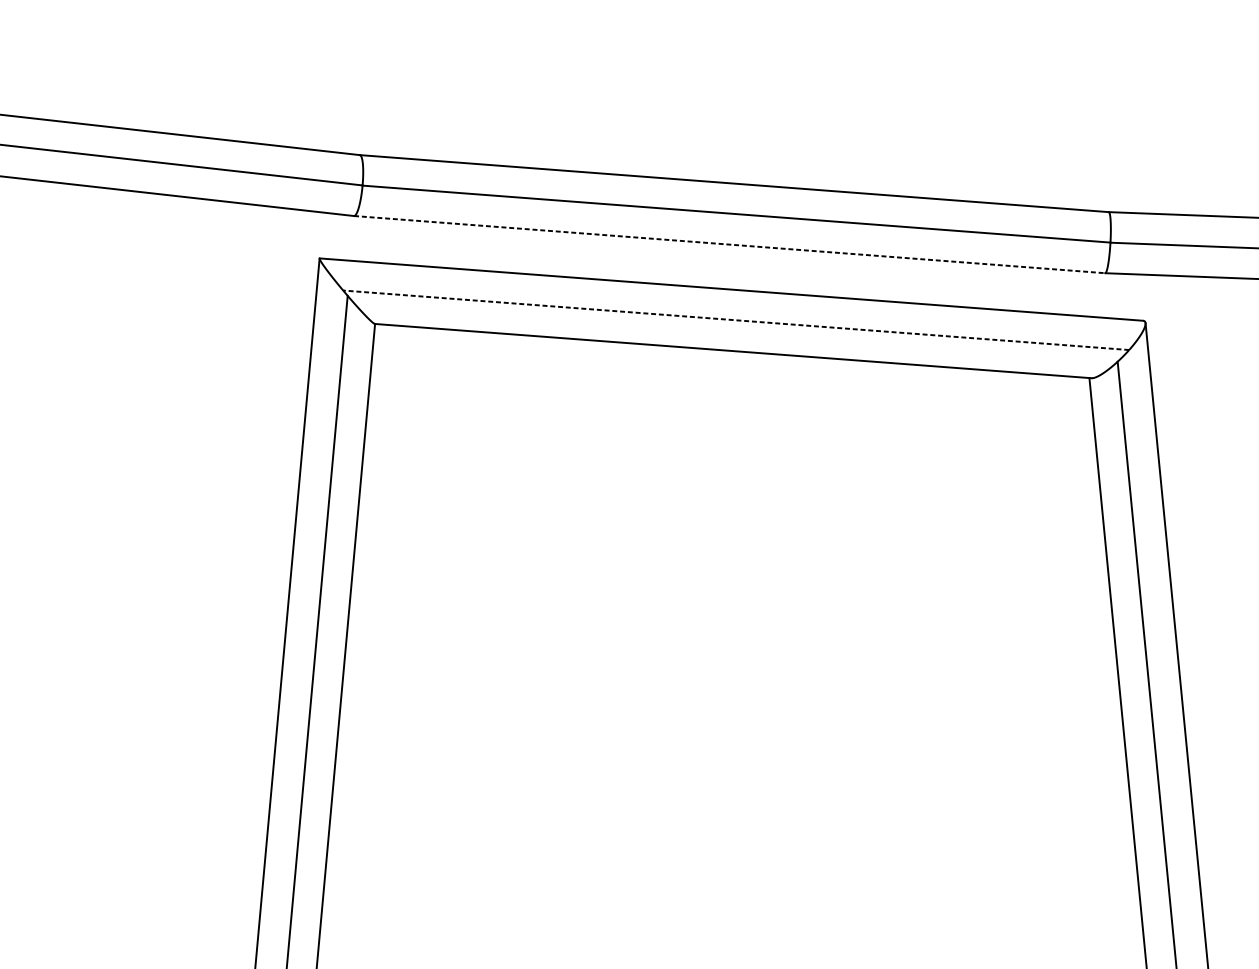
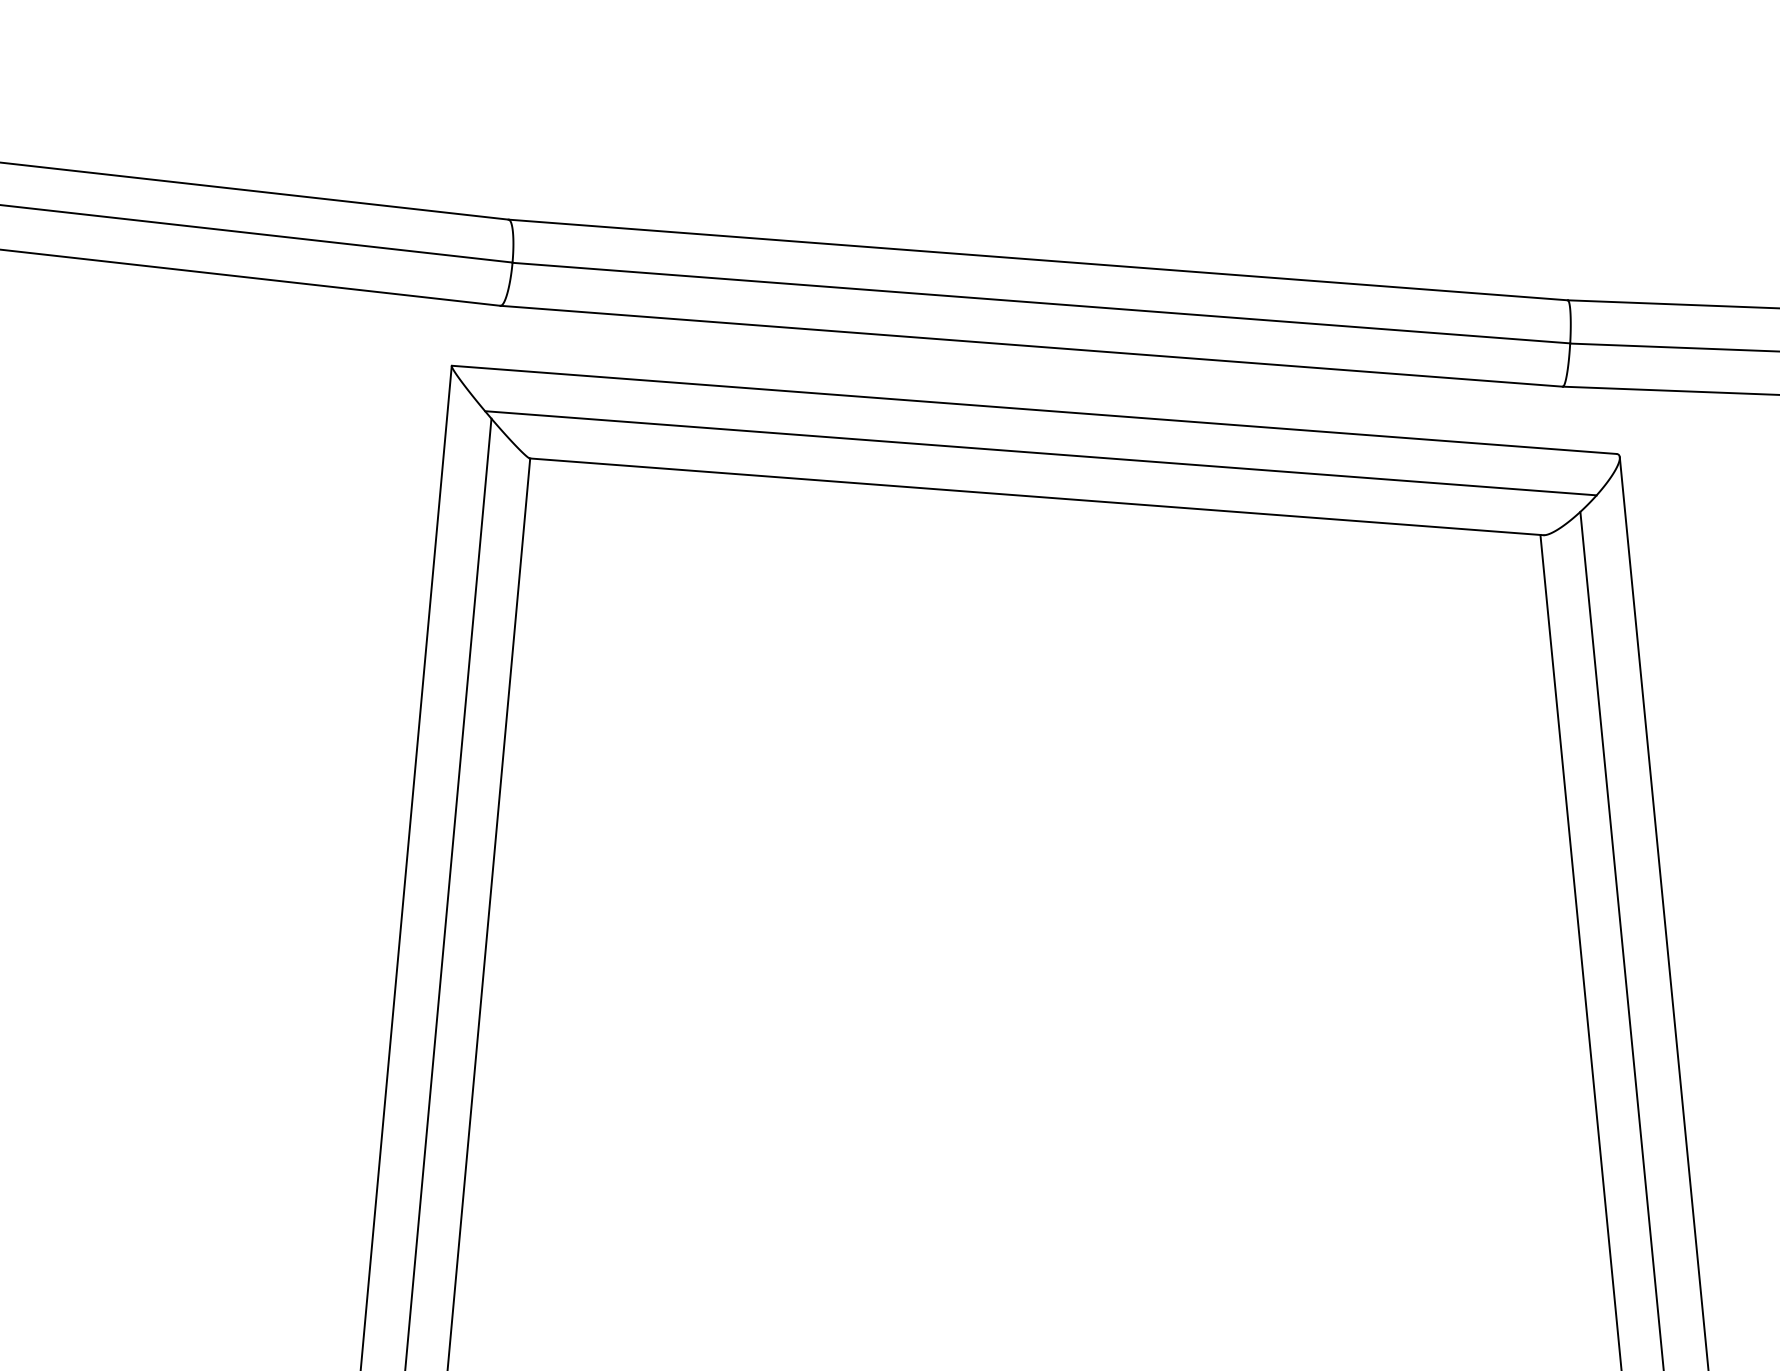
line: (729, 244) -> (1031, 346), dashed -> solid
line: (735, 320) -> (1040, 453), dashed -> solid

